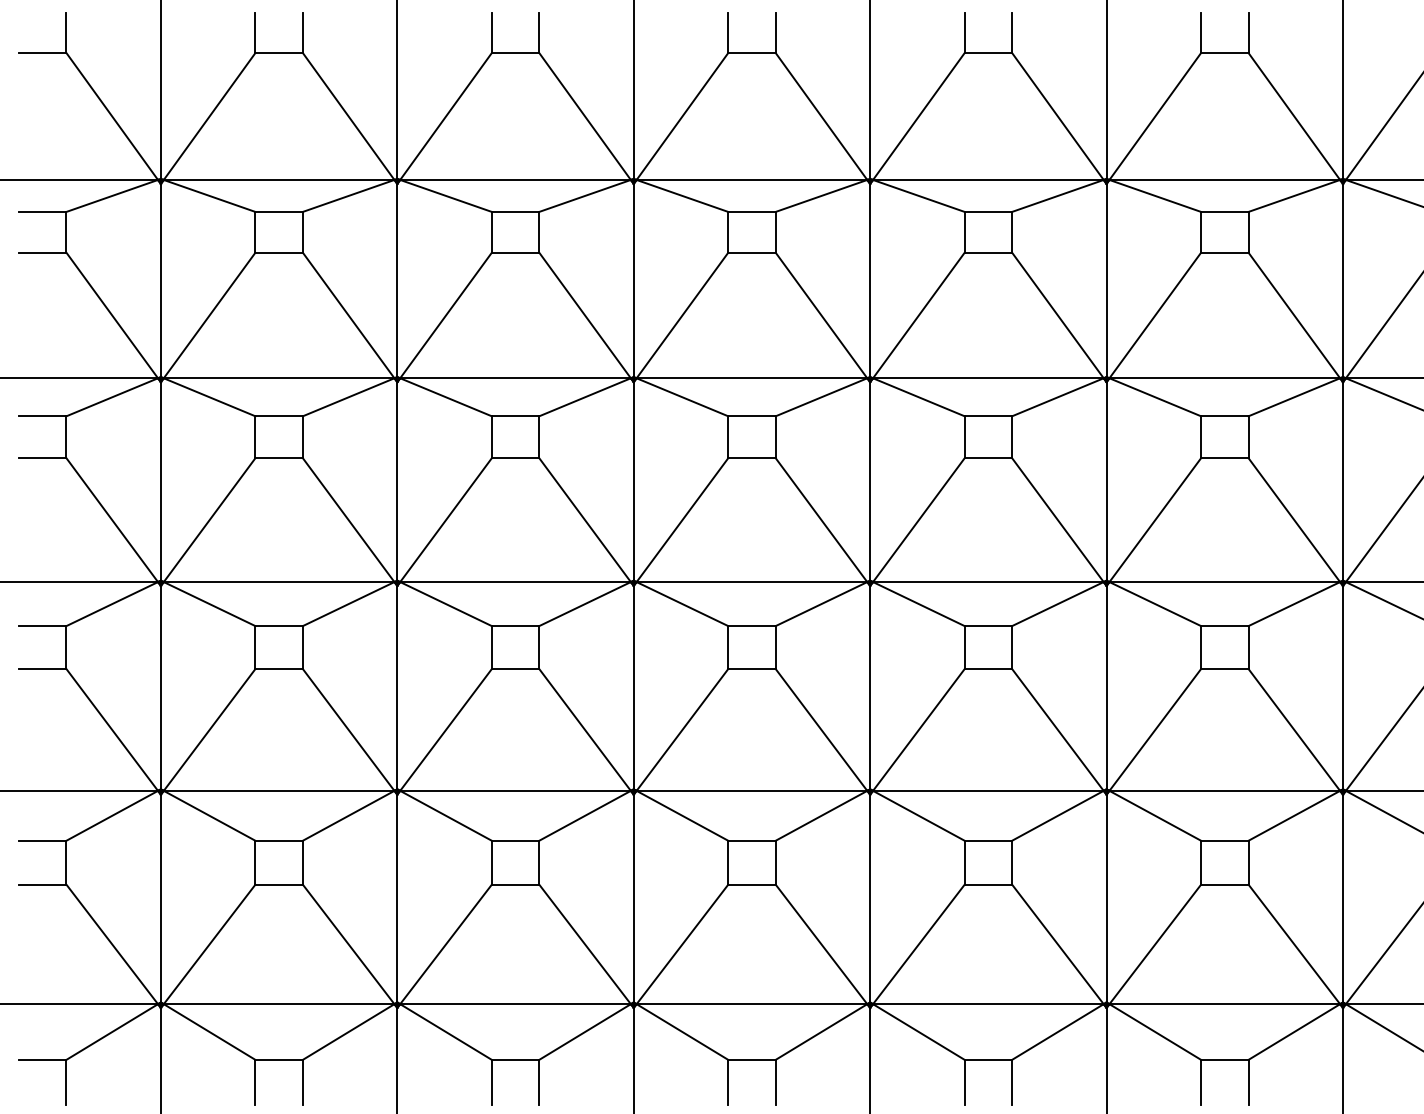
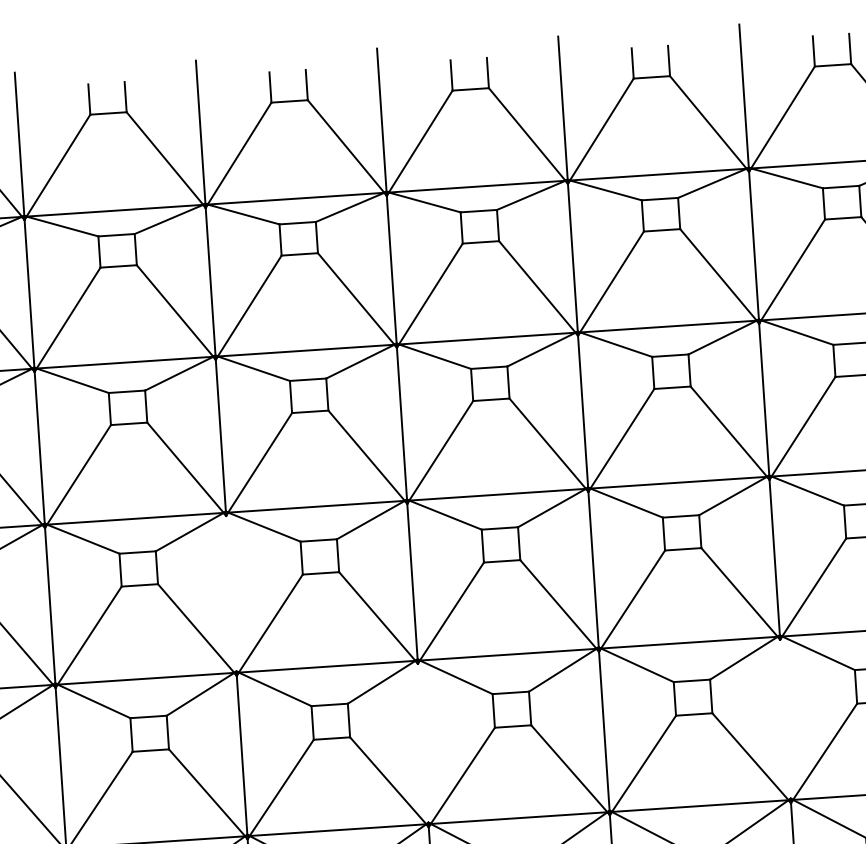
line: (397, 687) -> (231, 593), removed
line: (633, 898) -> (422, 743), removed
line: (1106, 898) -> (785, 719), removed

